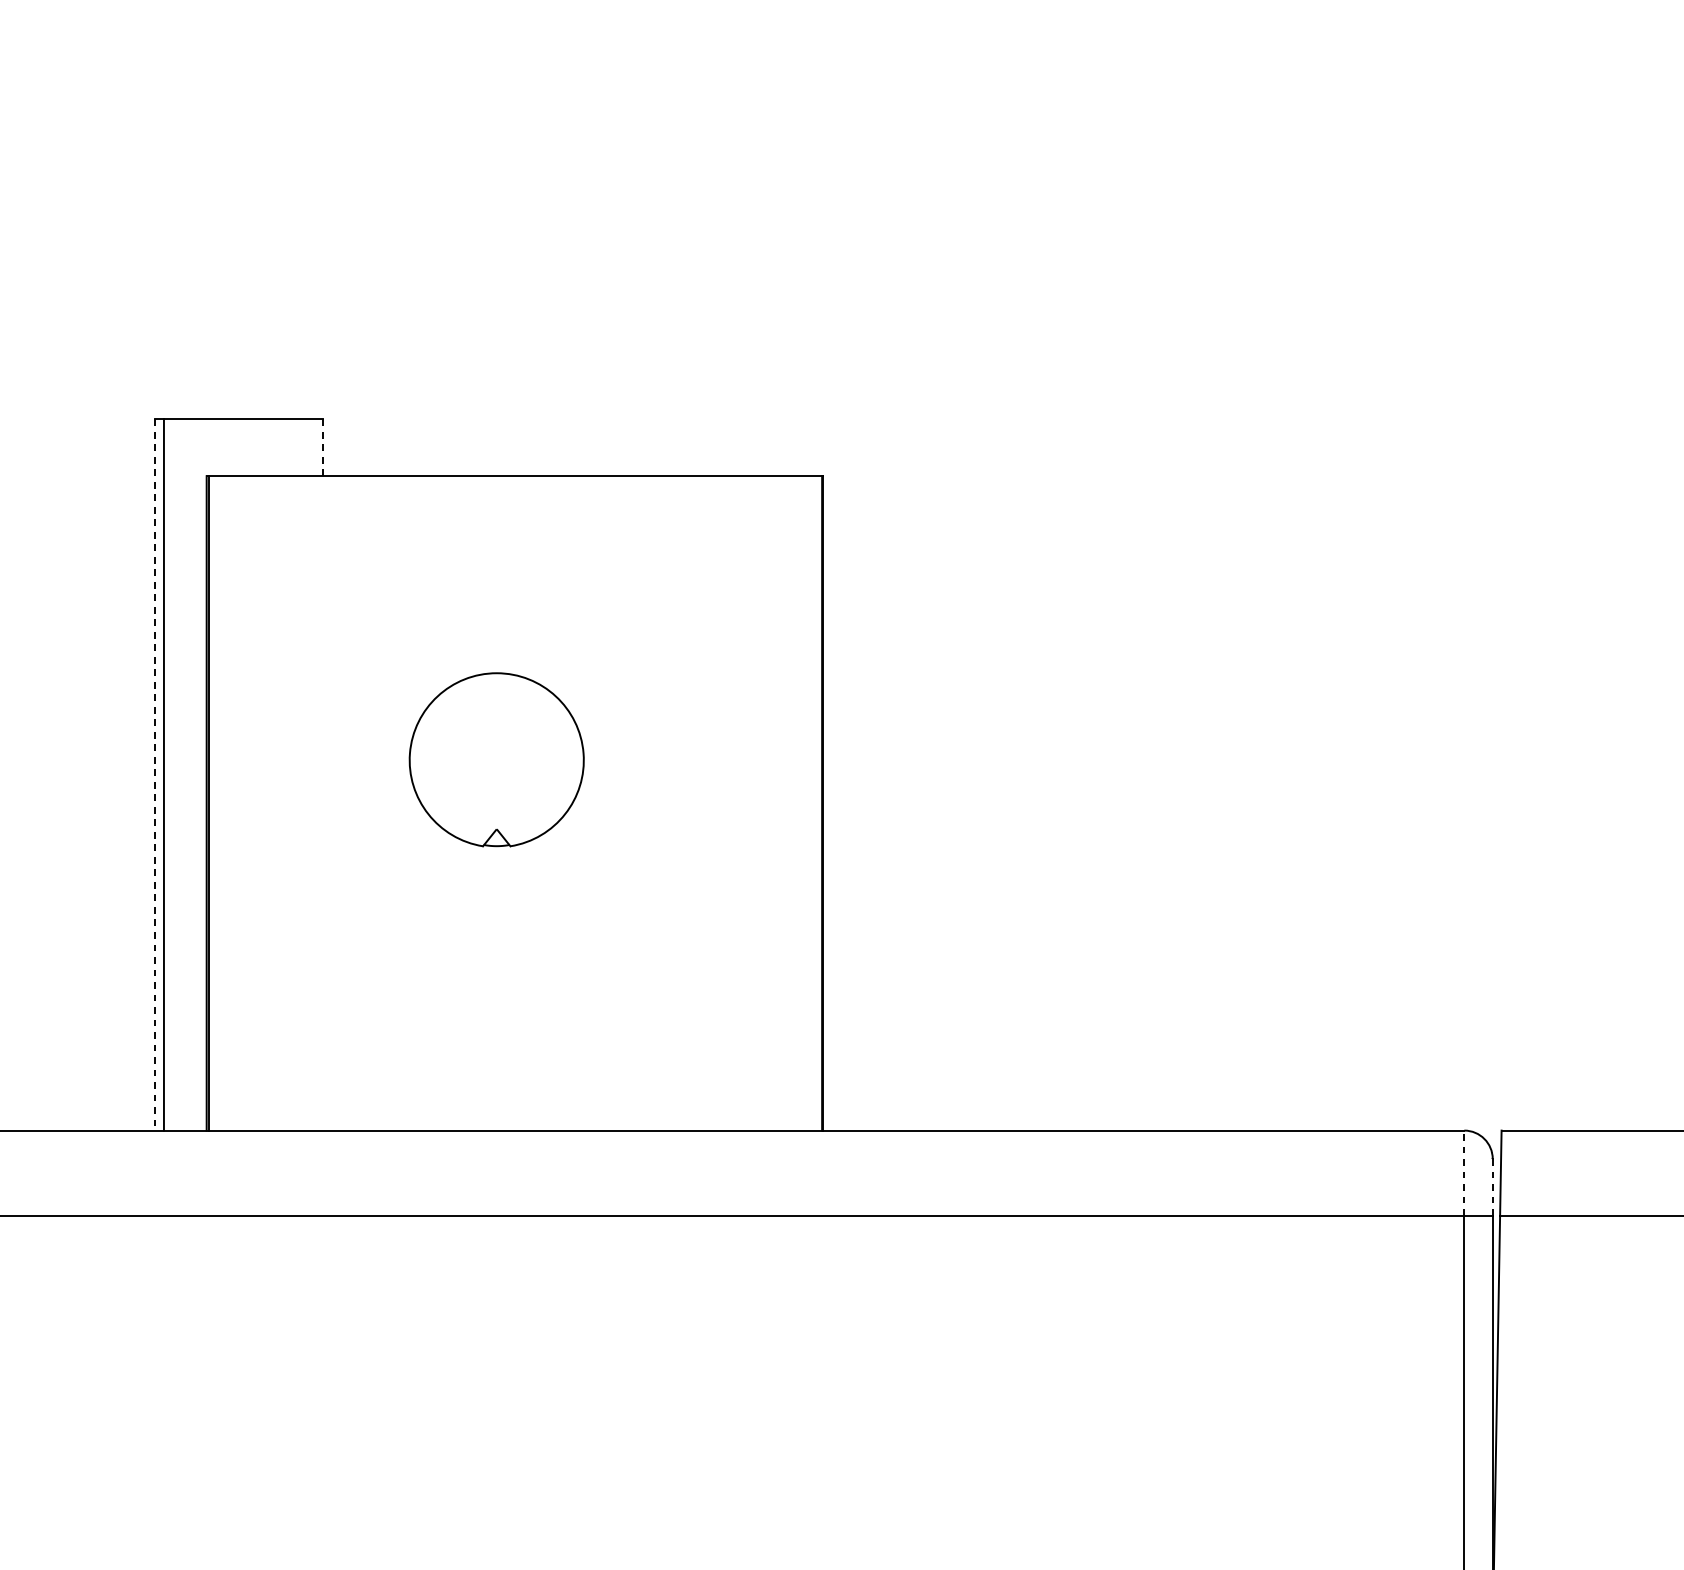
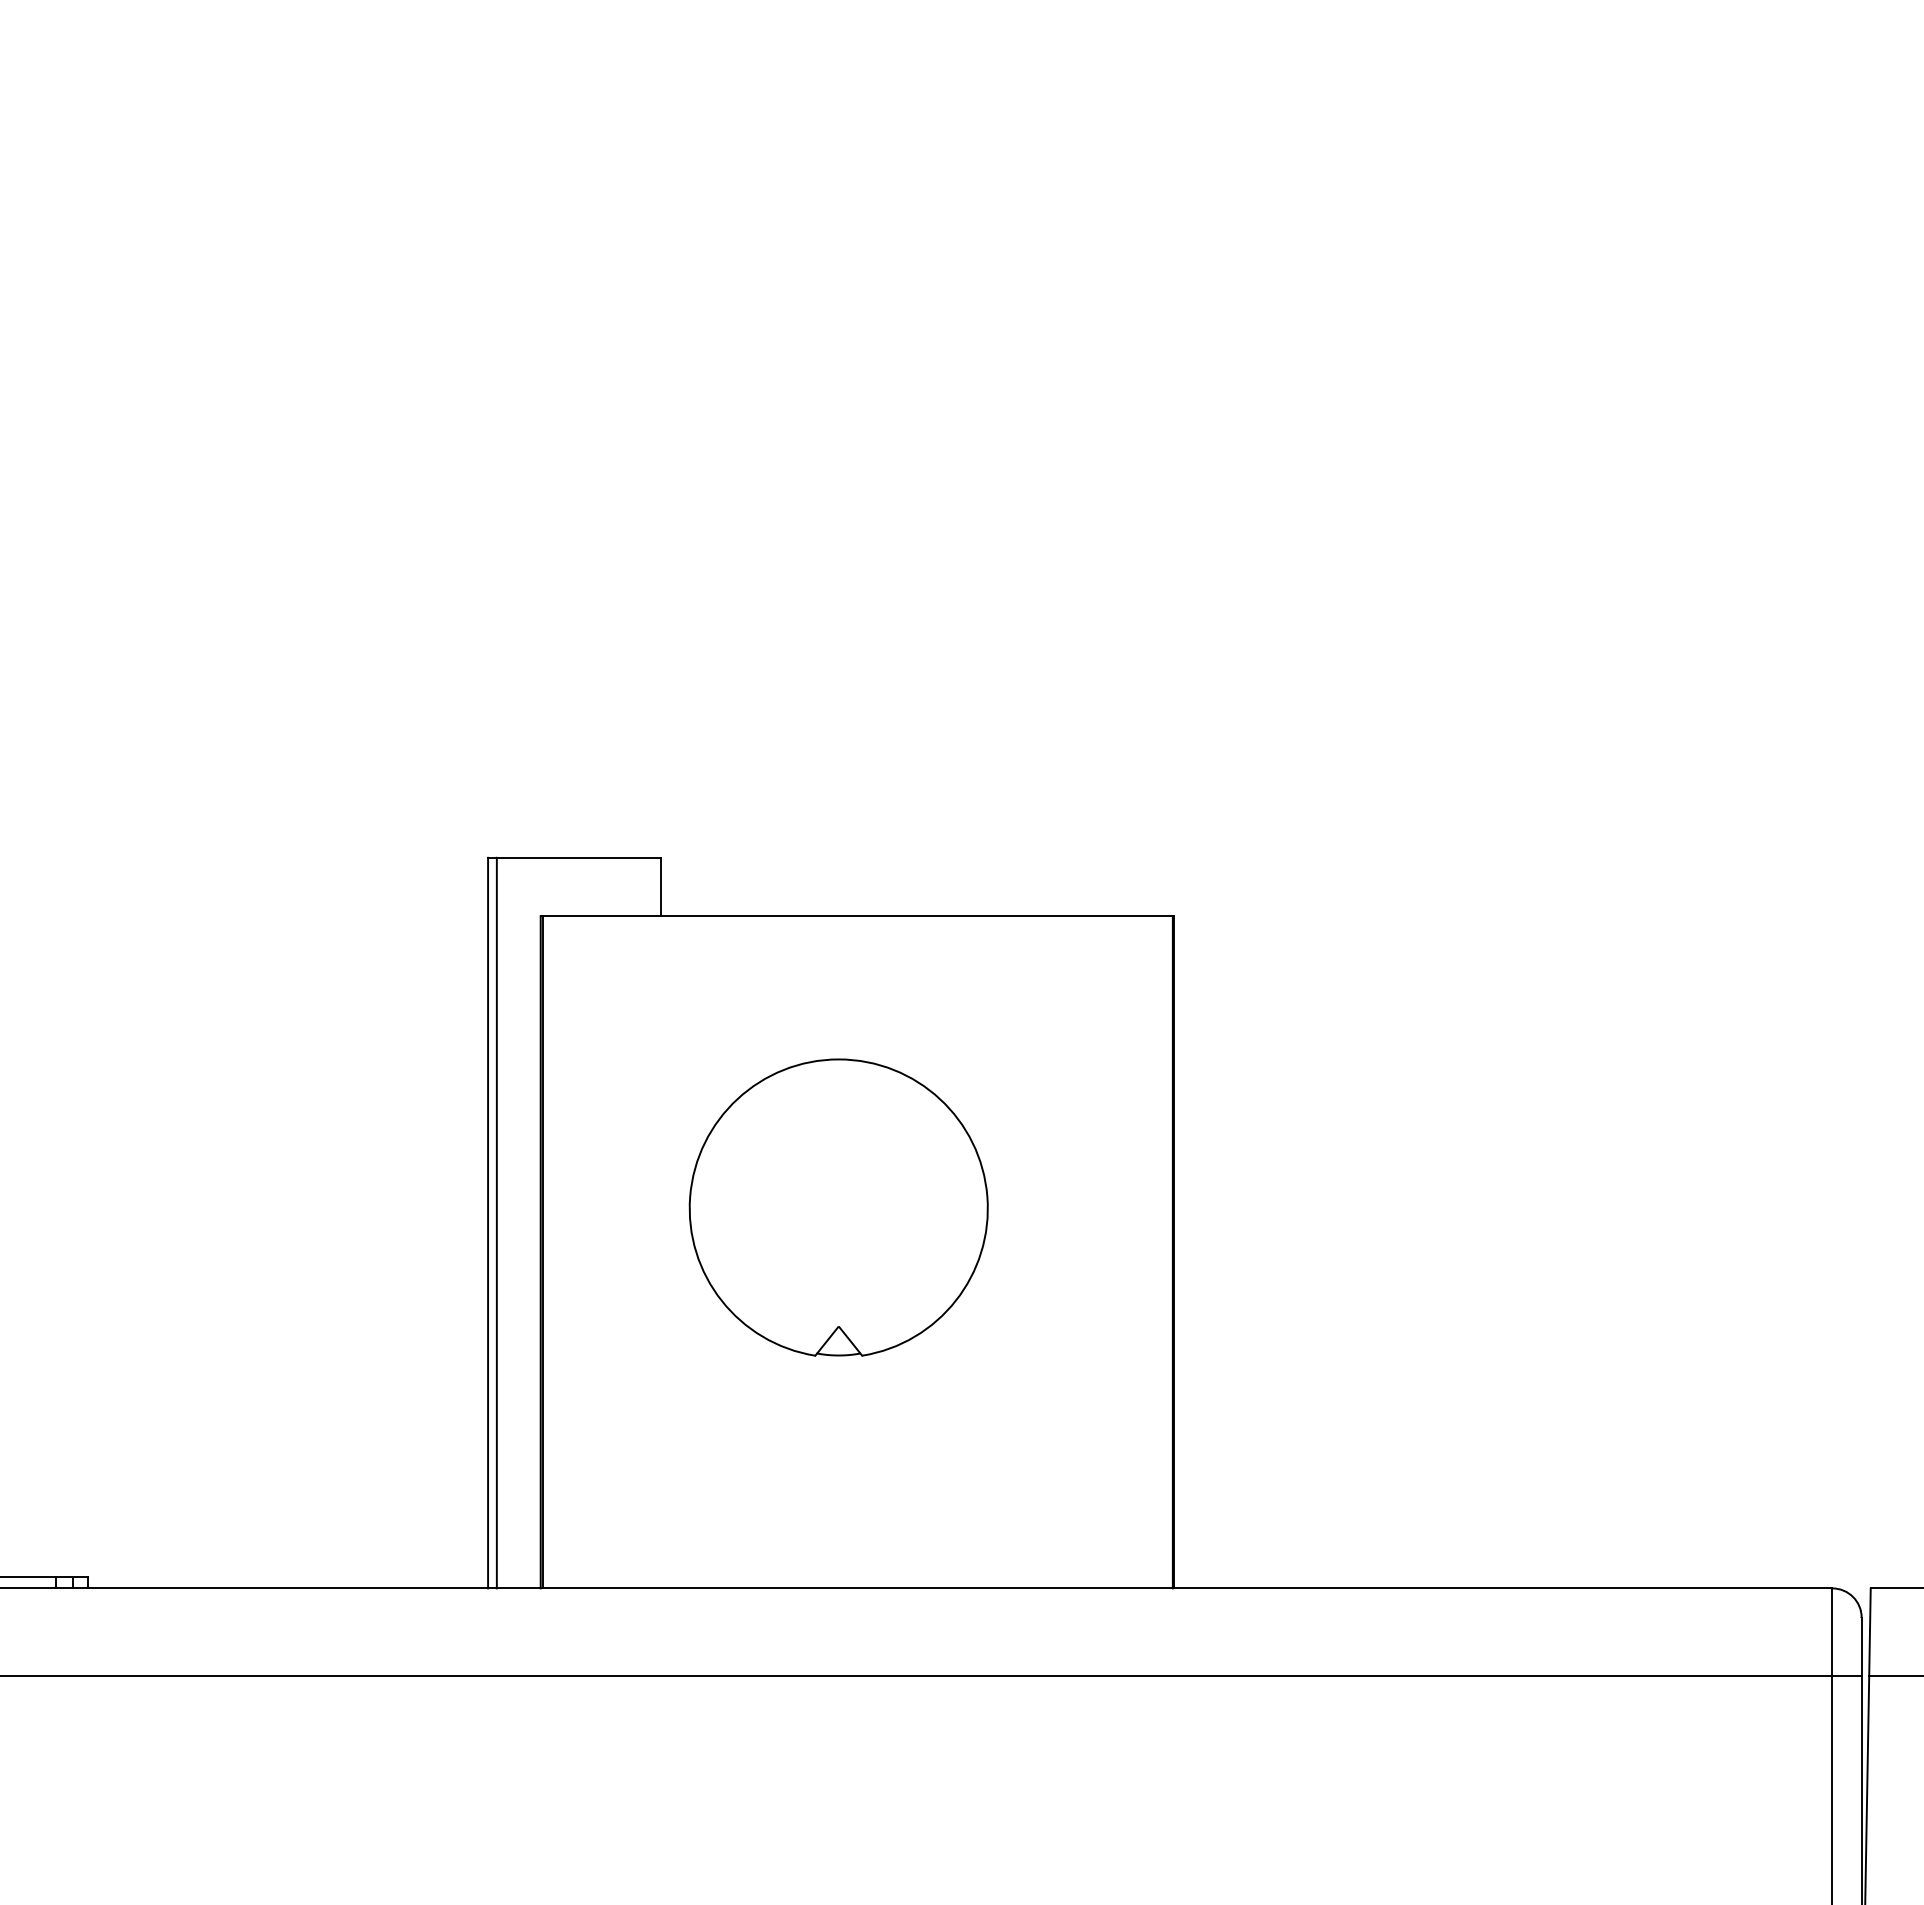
line: (323, 447) -> (660, 886), dashed -> solid
part: (496, 759) -> (838, 1207), size x1.67
line: (155, 775) -> (488, 1223), dashed -> solid
line: (1464, 1173) -> (1832, 1632), dashed -> solid
line: (1492, 1188) -> (1861, 1647), dashed -> solid

